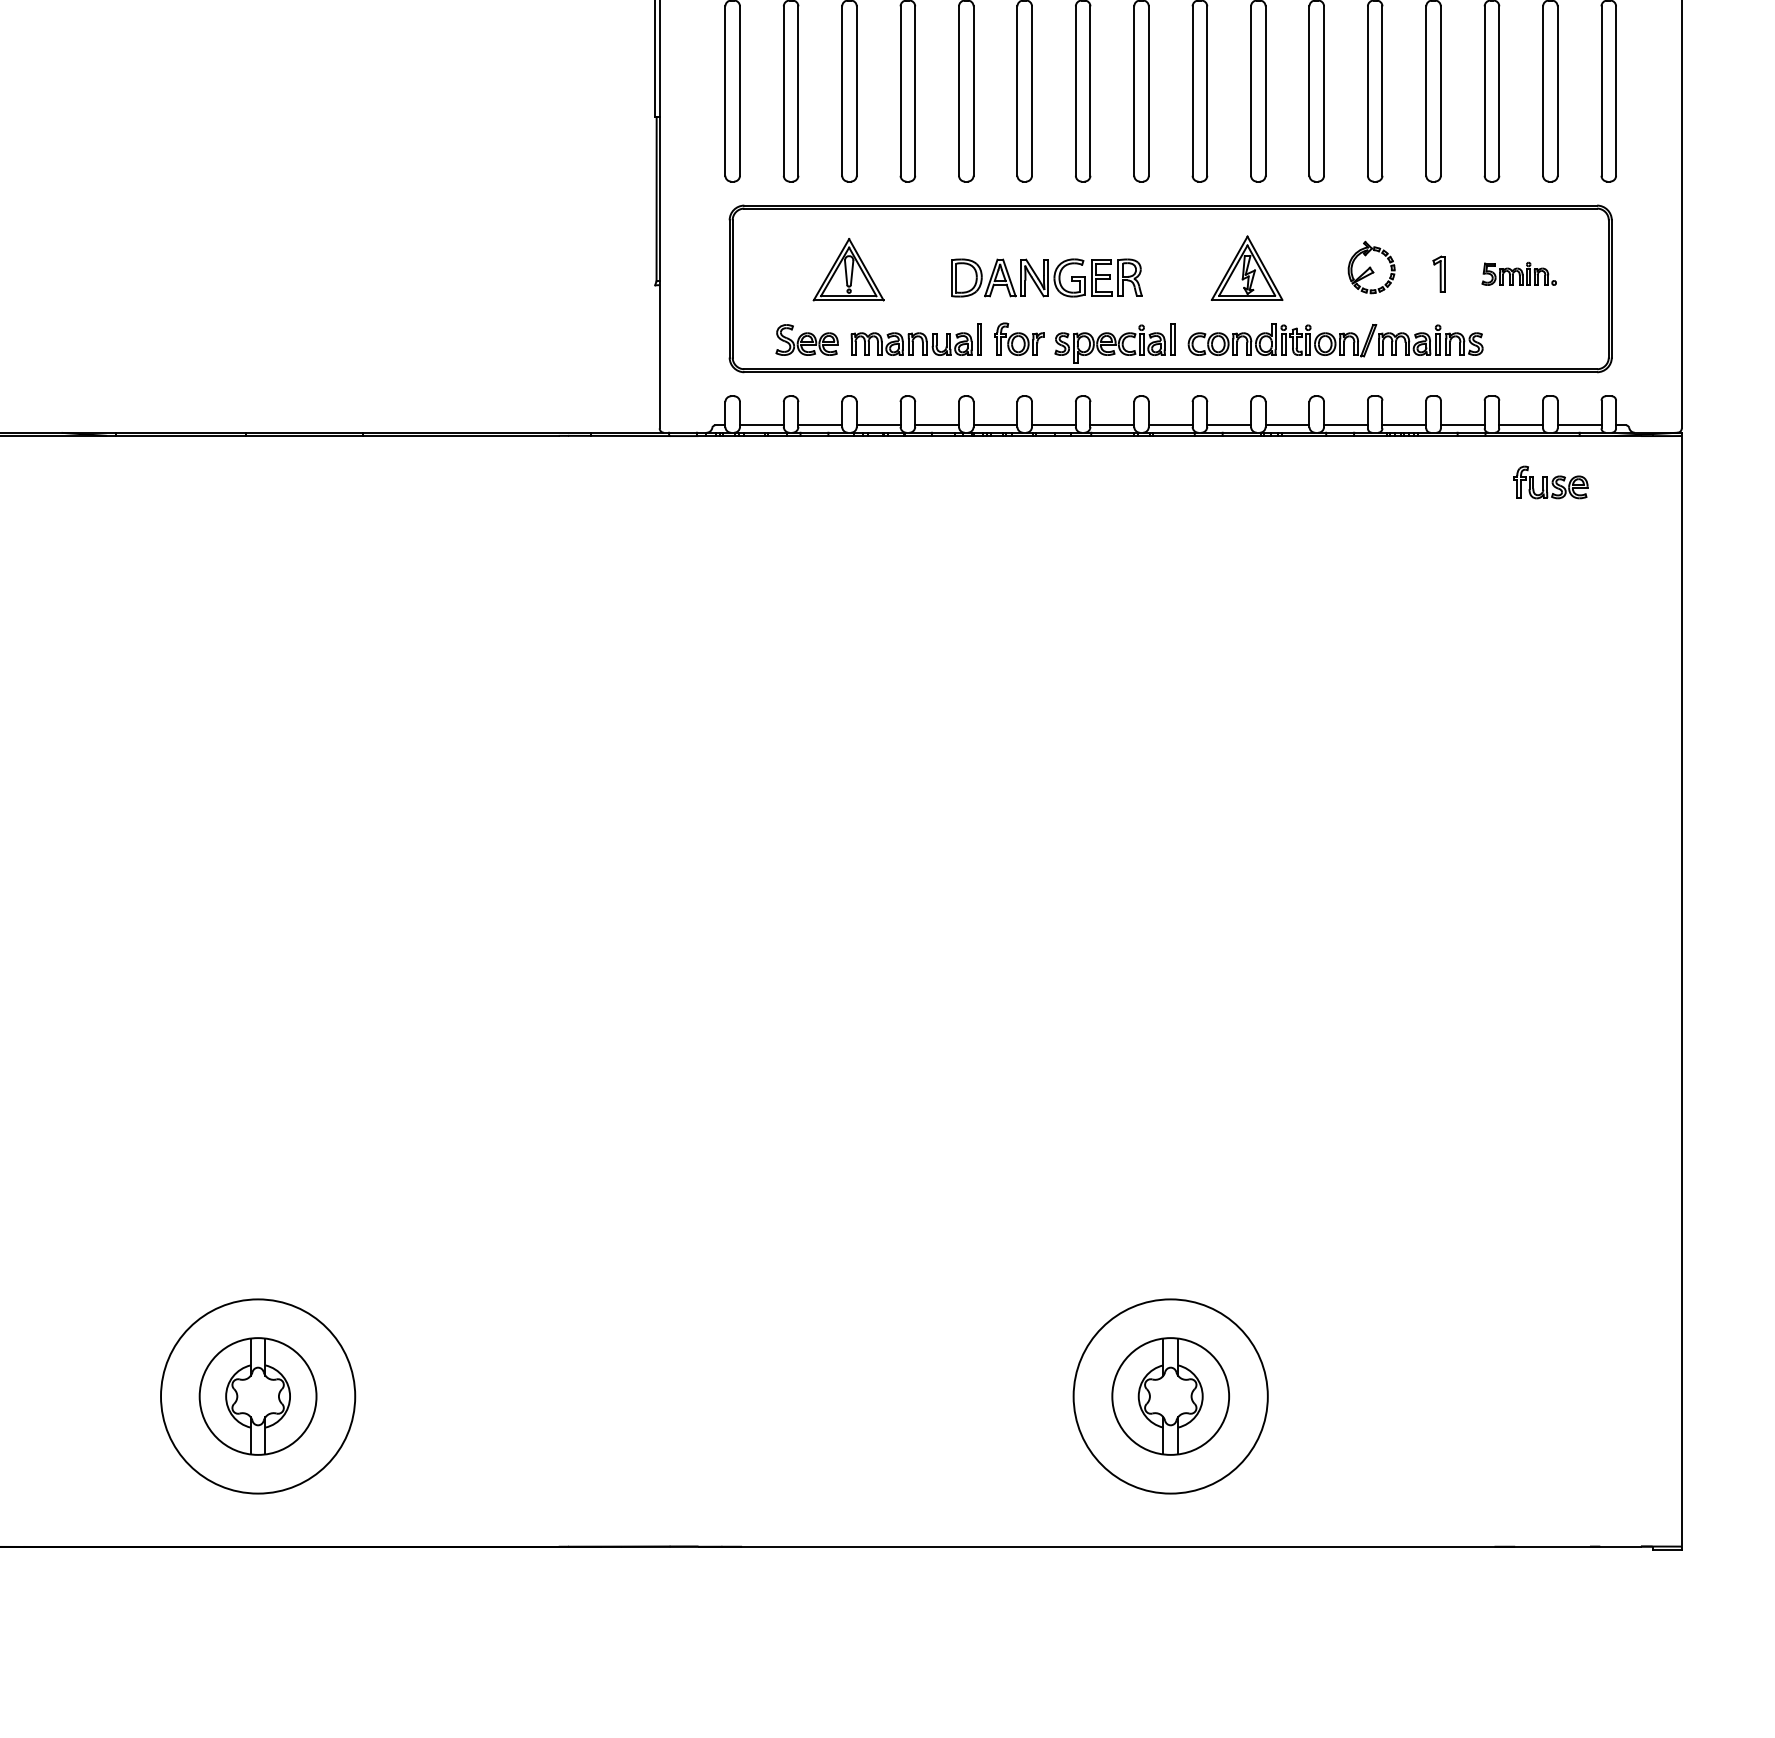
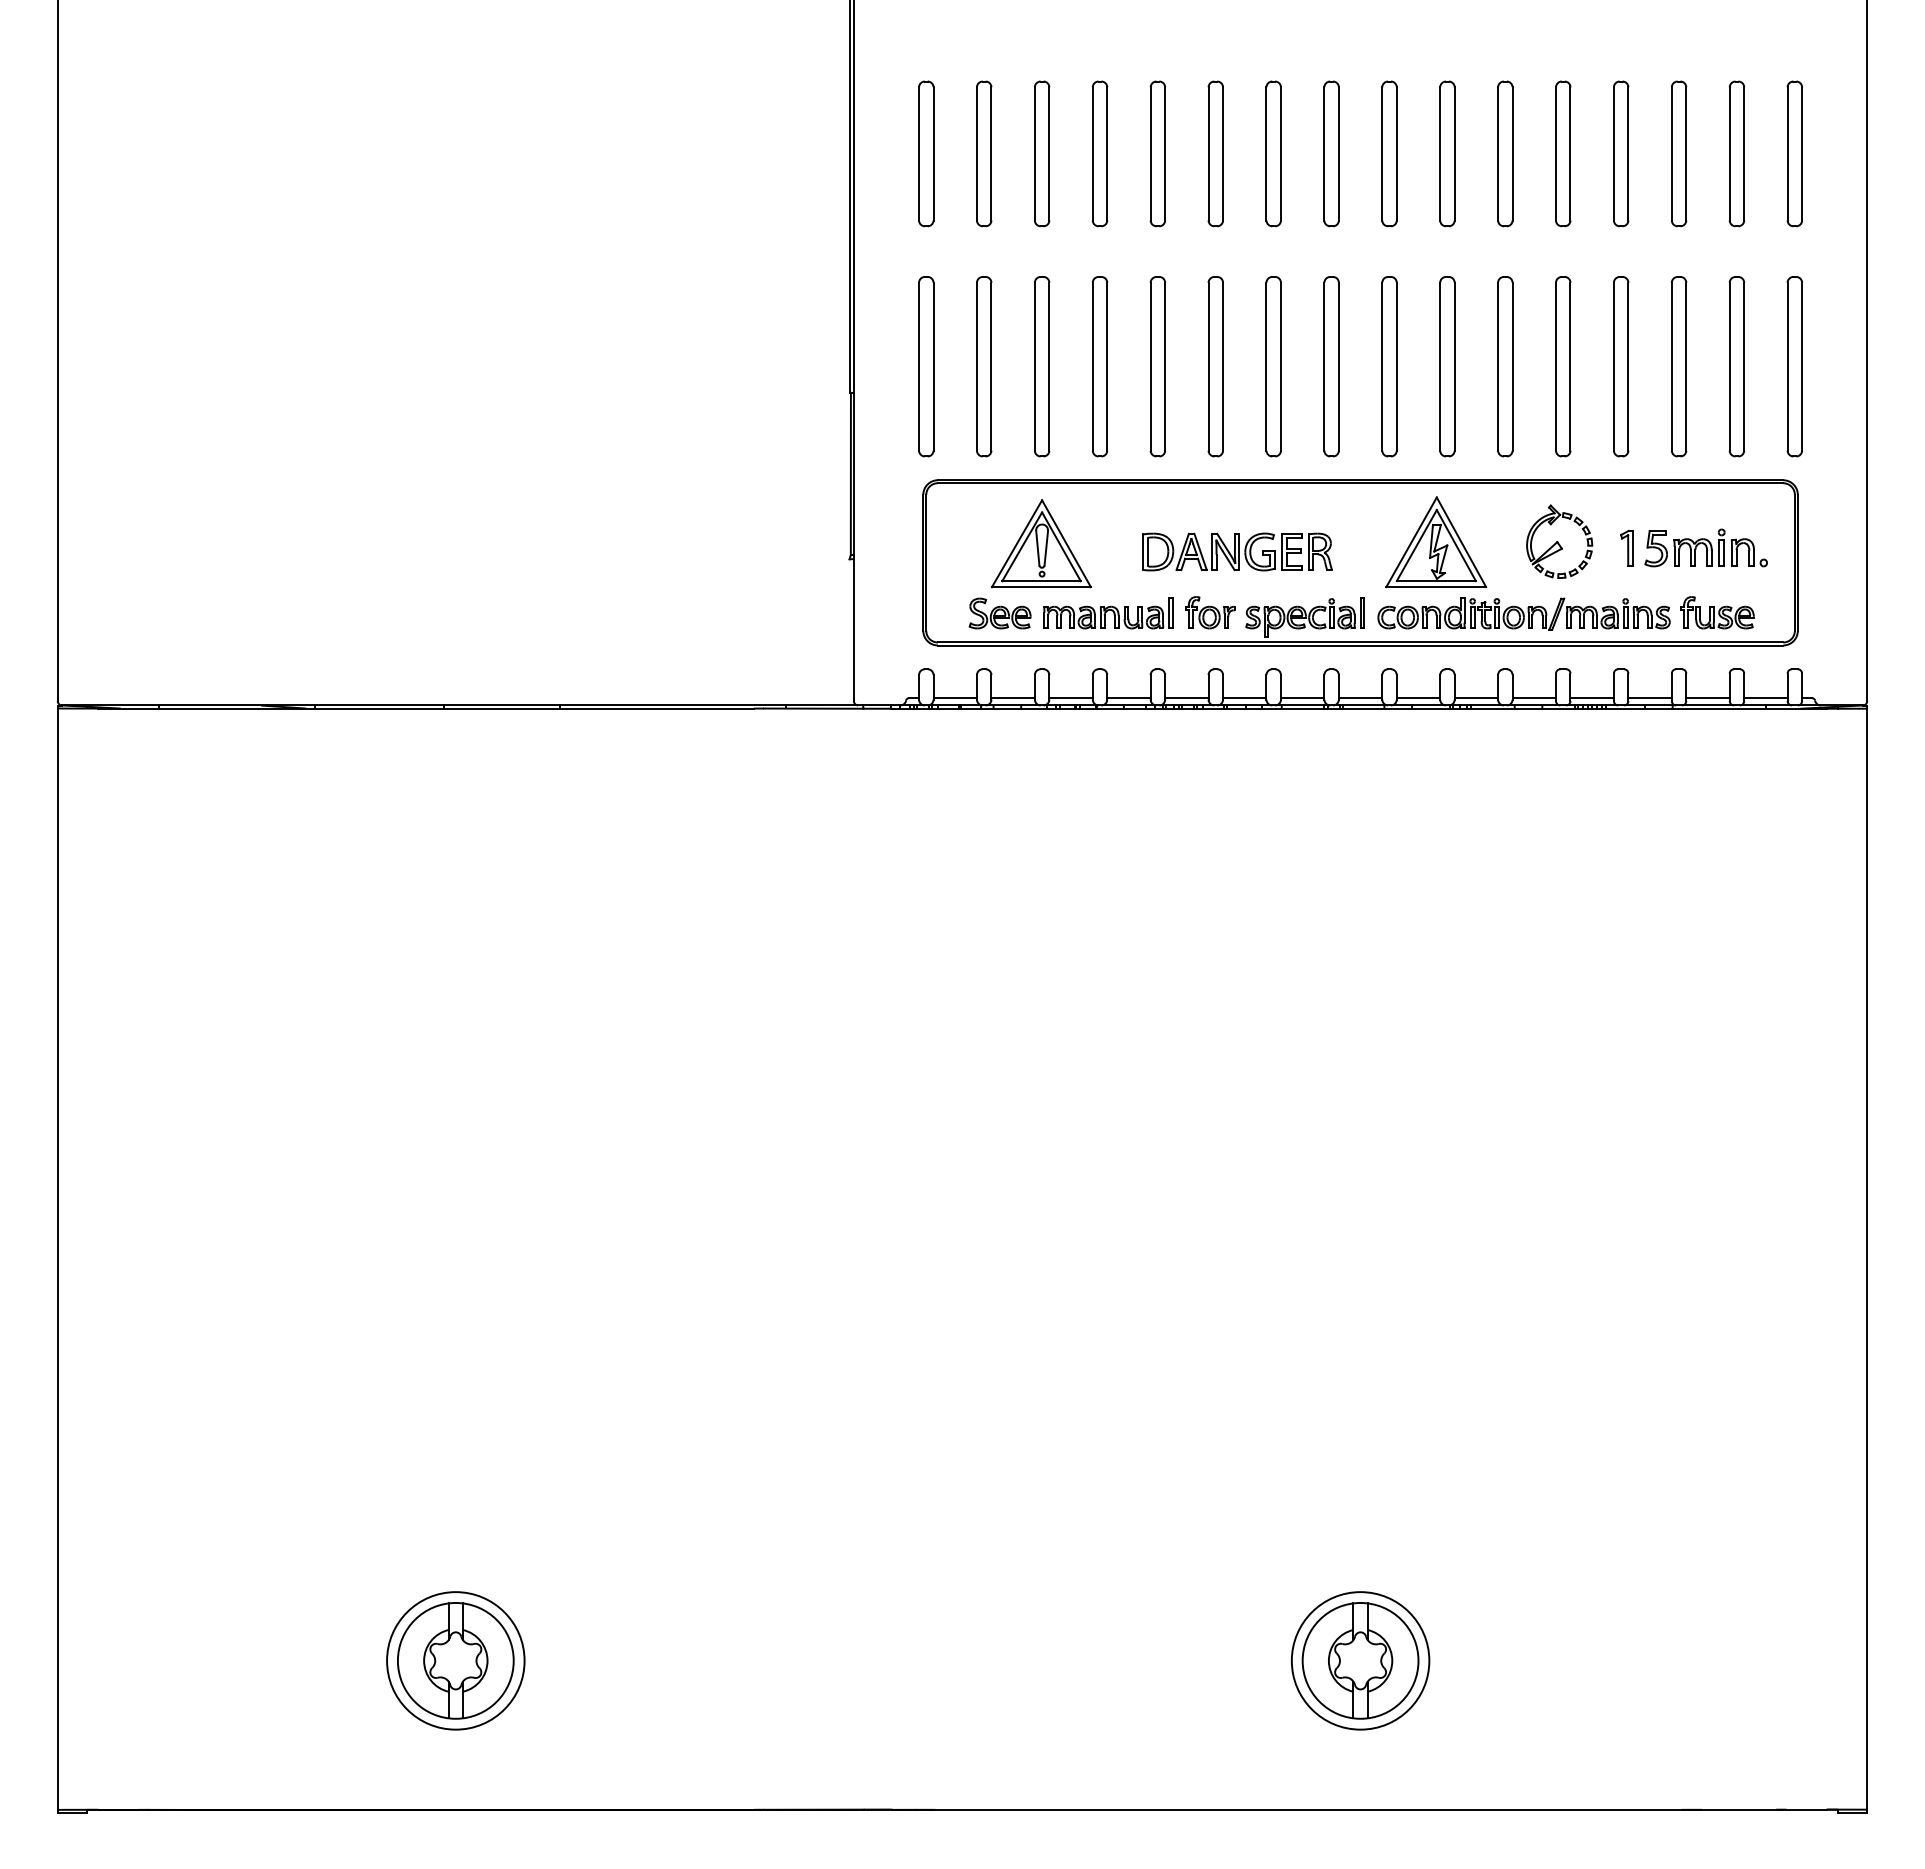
part: (1371, 267) -> (1559, 541), size x1.43
part: (1247, 268) -> (1436, 542), size x1.43
part: (847, 269) -> (1040, 543), size x1.43
part: (1518, 273) -> (1705, 547), size x1.67
part: (1550, 482) -> (1717, 612), moved
circle: (257, 1396) -> (455, 1660), size x0.71
circle: (1170, 1396) -> (1360, 1660), size x0.71

